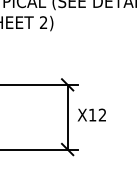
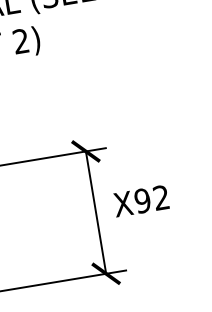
text: (92, 114) -> (142, 199), X12 -> X92

